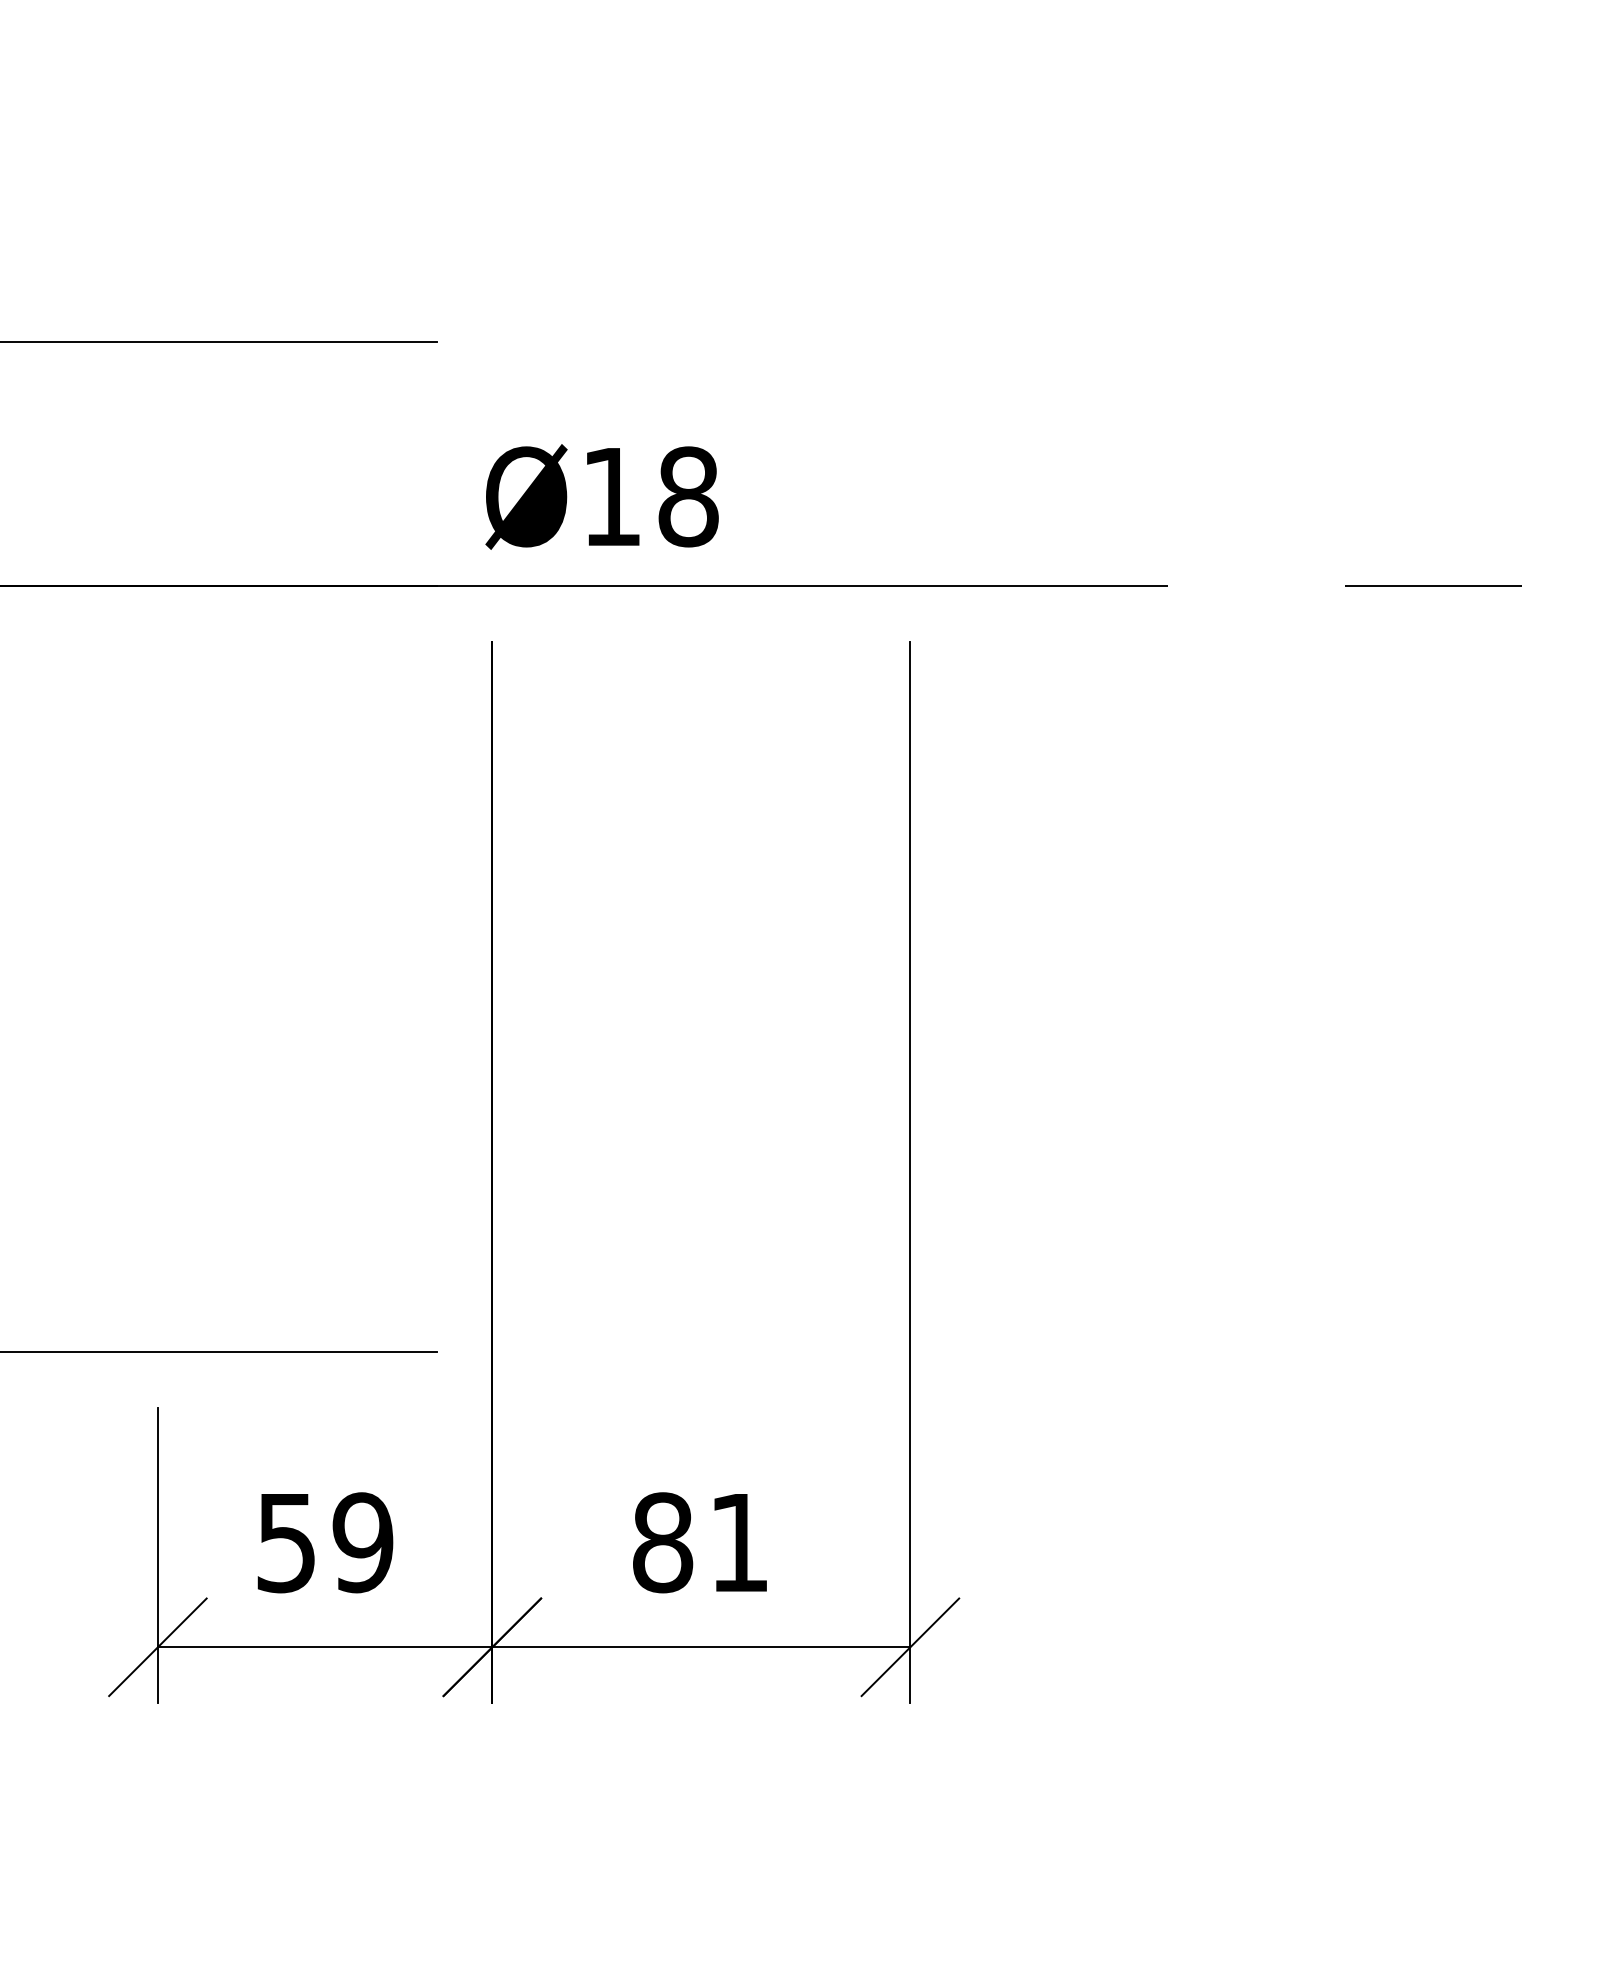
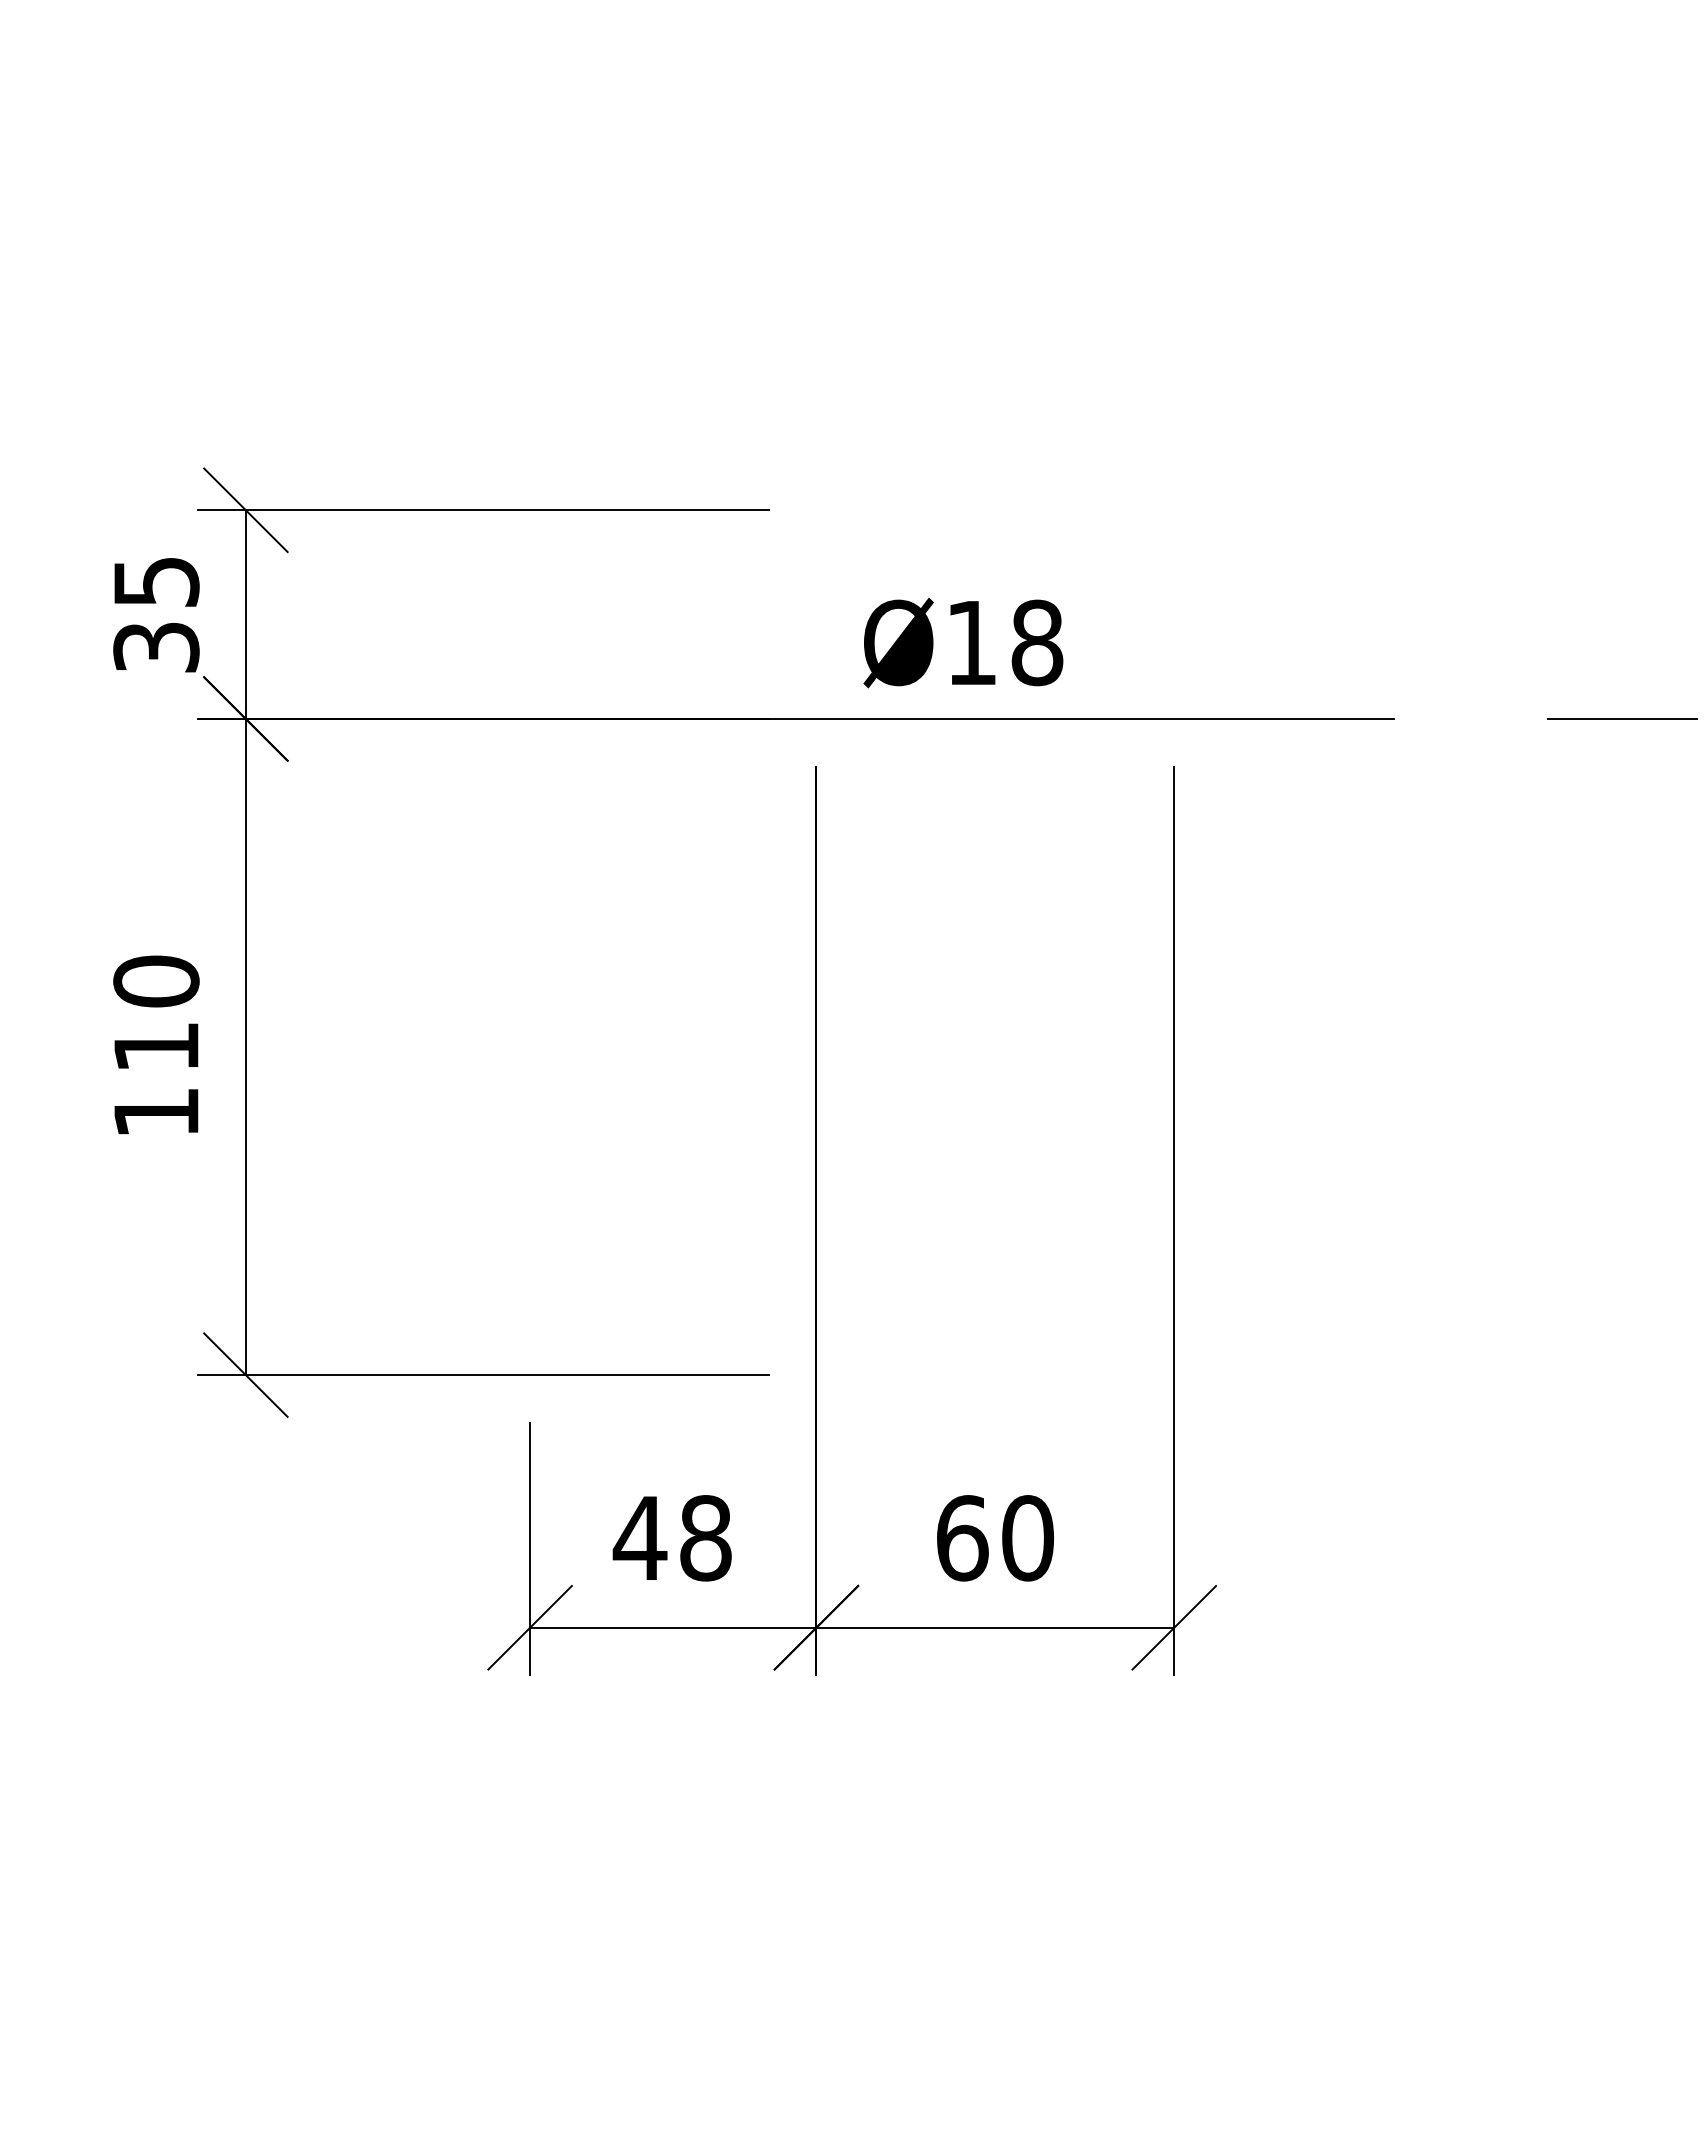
text: (602, 496) -> (963, 642), moved
text: (323, 1543) -> (671, 1538), 59 -> 48
text: (700, 1543) -> (994, 1538), 81 -> 60

